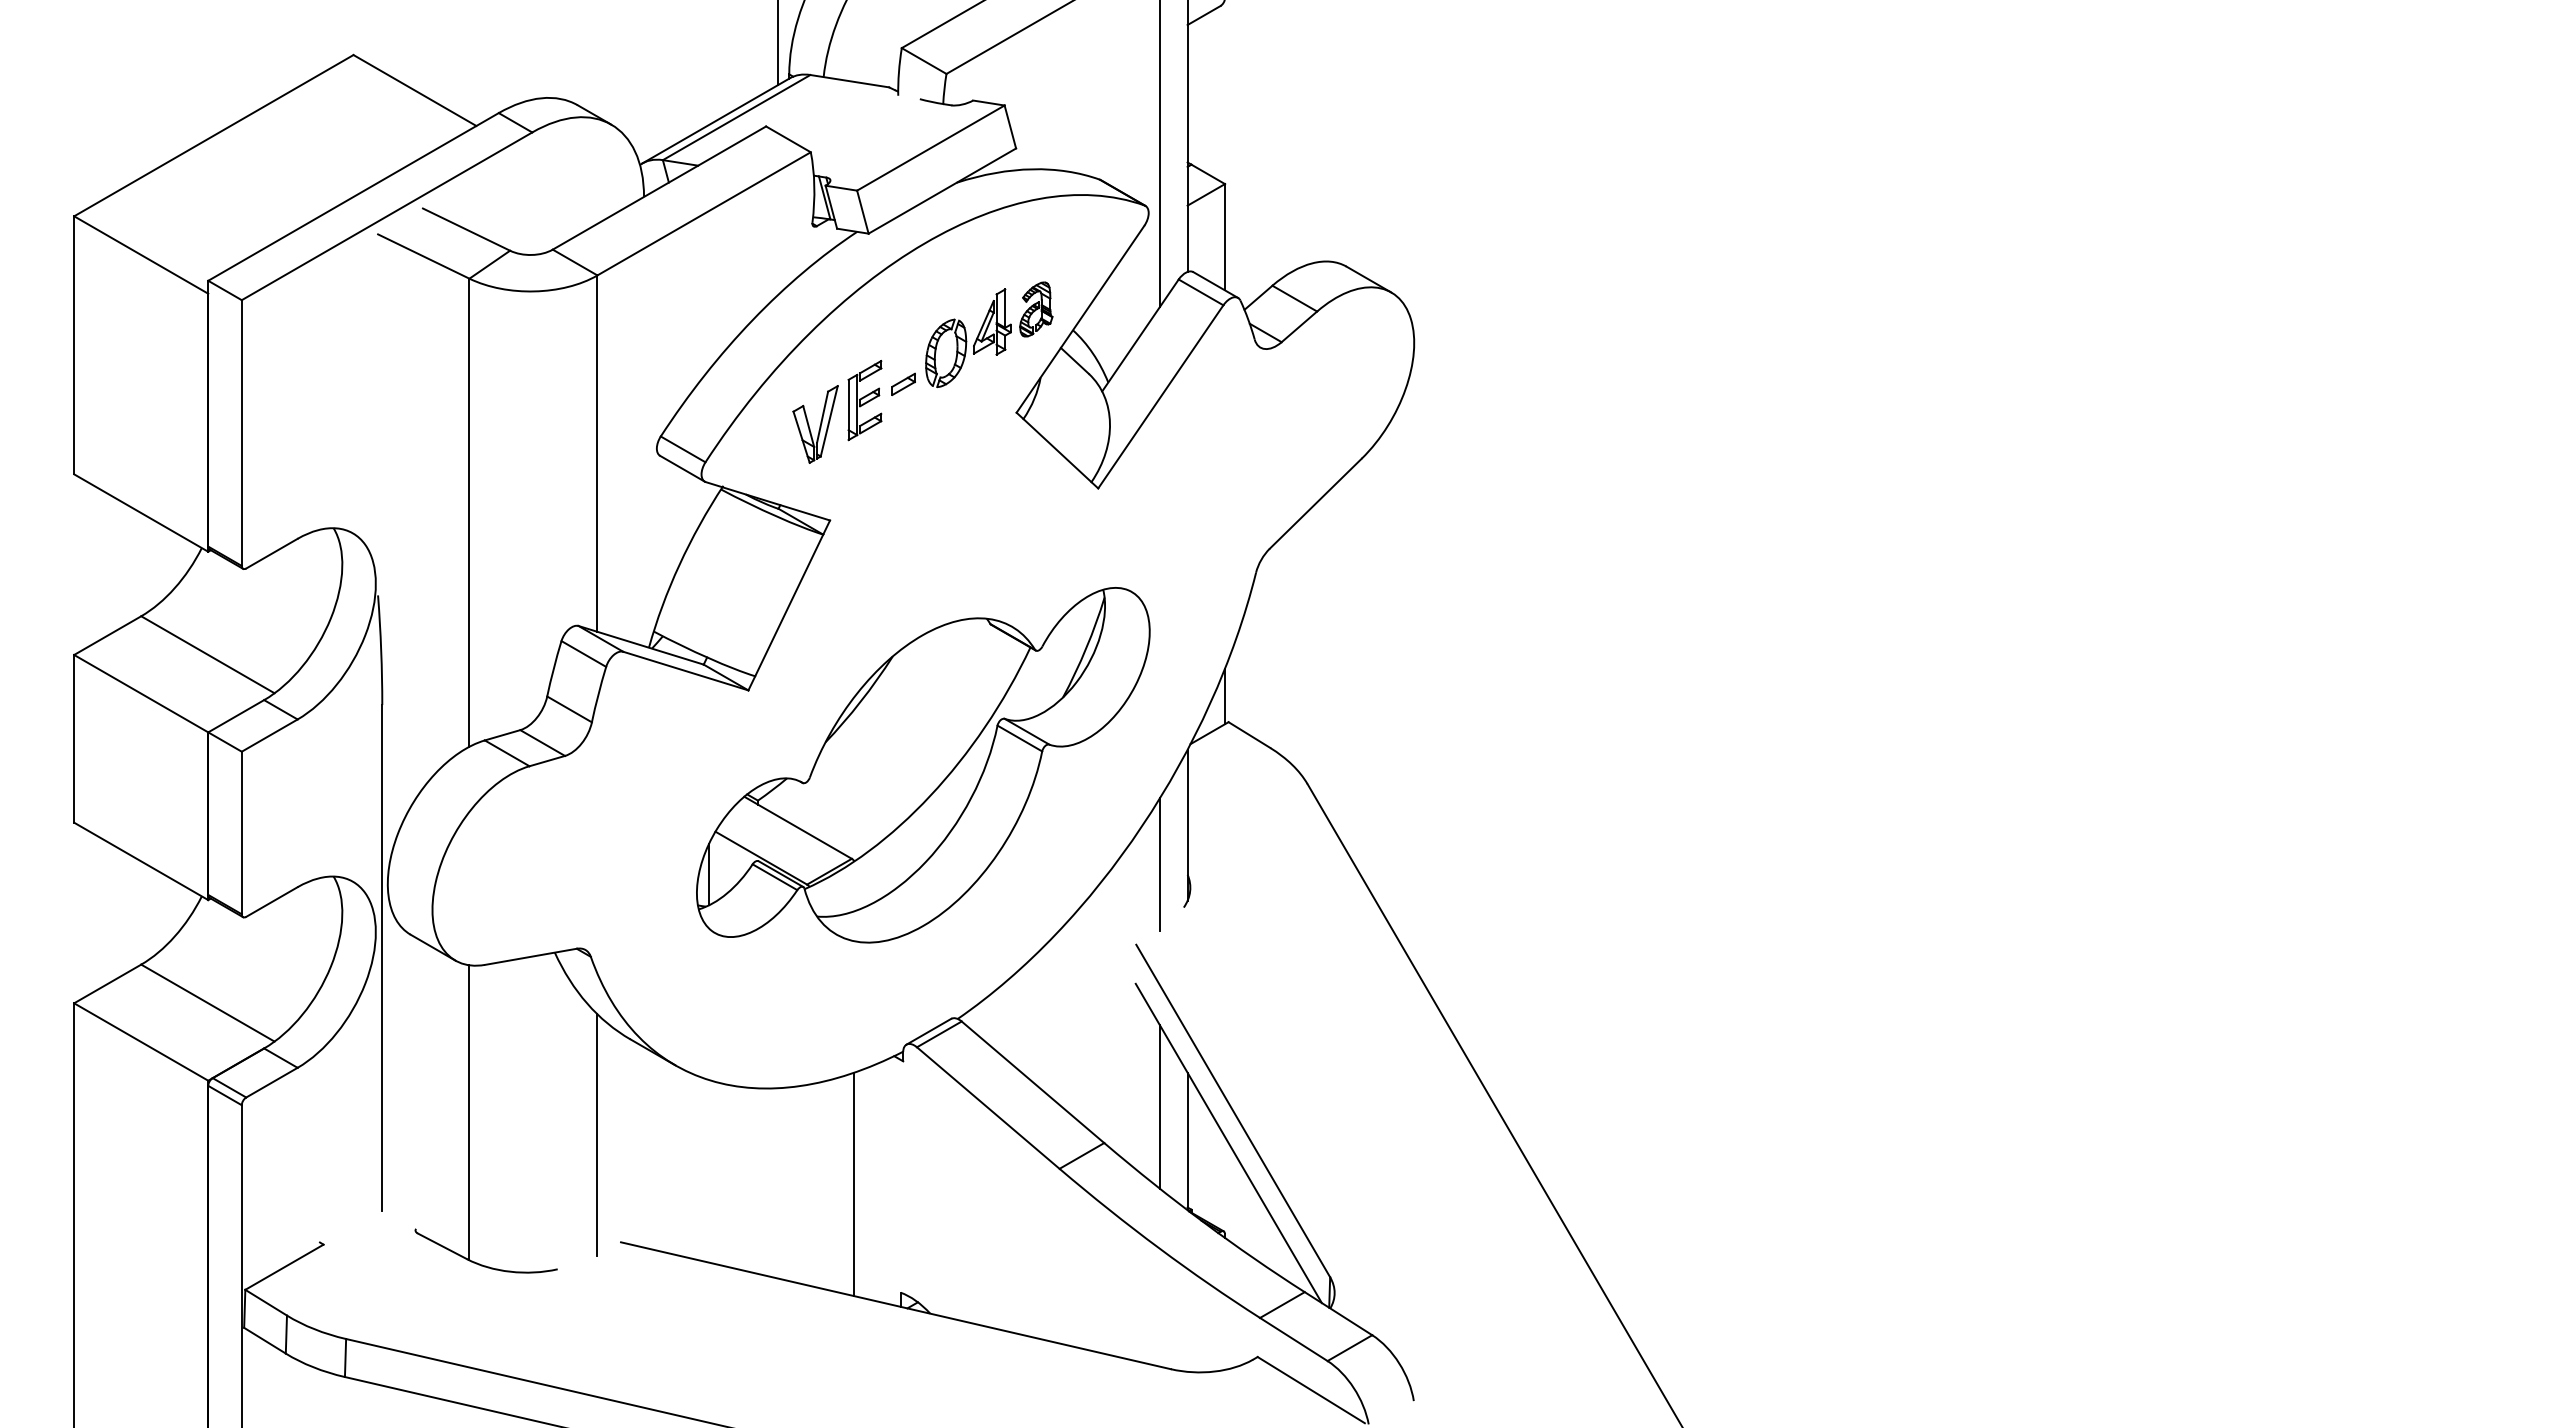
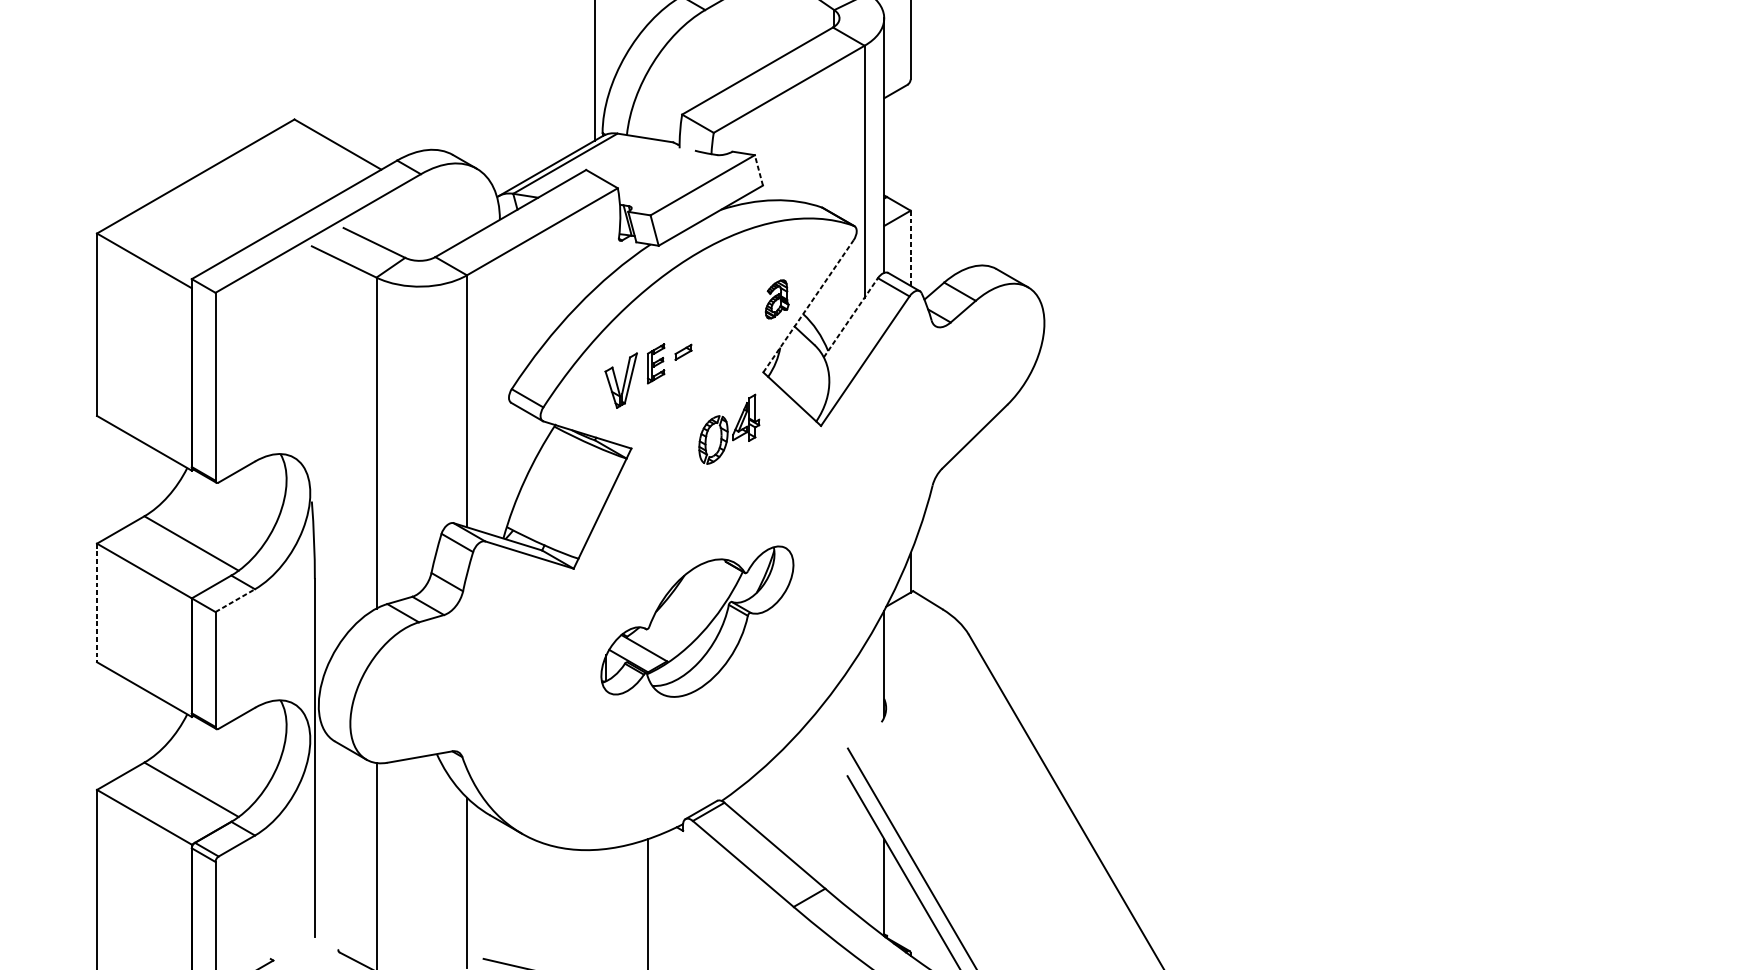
line: (1010, 126) -> (759, 170), solid -> dashed
line: (1225, 237) -> (911, 248), solid -> dashed
line: (1080, 318) -> (808, 305), solid -> dashed
line: (1140, 335) -> (850, 317), solid -> dashed
part: (968, 338) -> (729, 429), moved
part: (864, 400) -> (655, 363), size x0.7
line: (270, 735) -> (235, 600), solid -> dashed
line: (74, 738) -> (97, 602), solid -> dashed
part: (923, 765) -> (697, 621), size x0.6
line: (1159, 864) -> (864, 691), removed
line: (1159, 1106) -> (864, 862), removed

